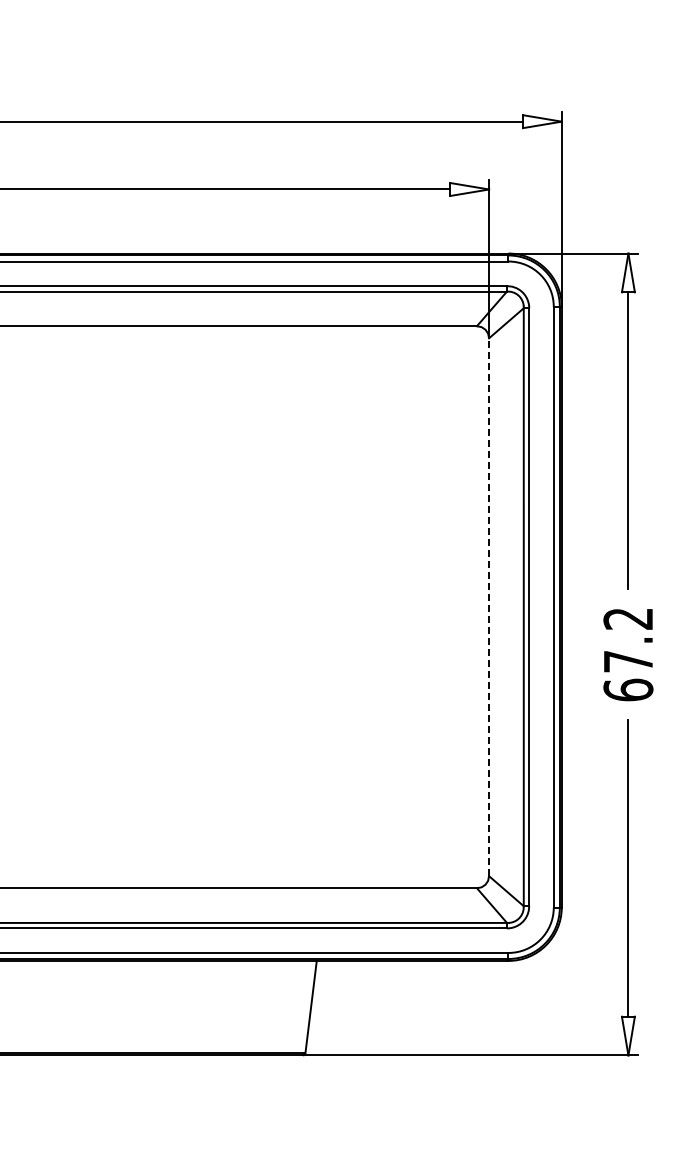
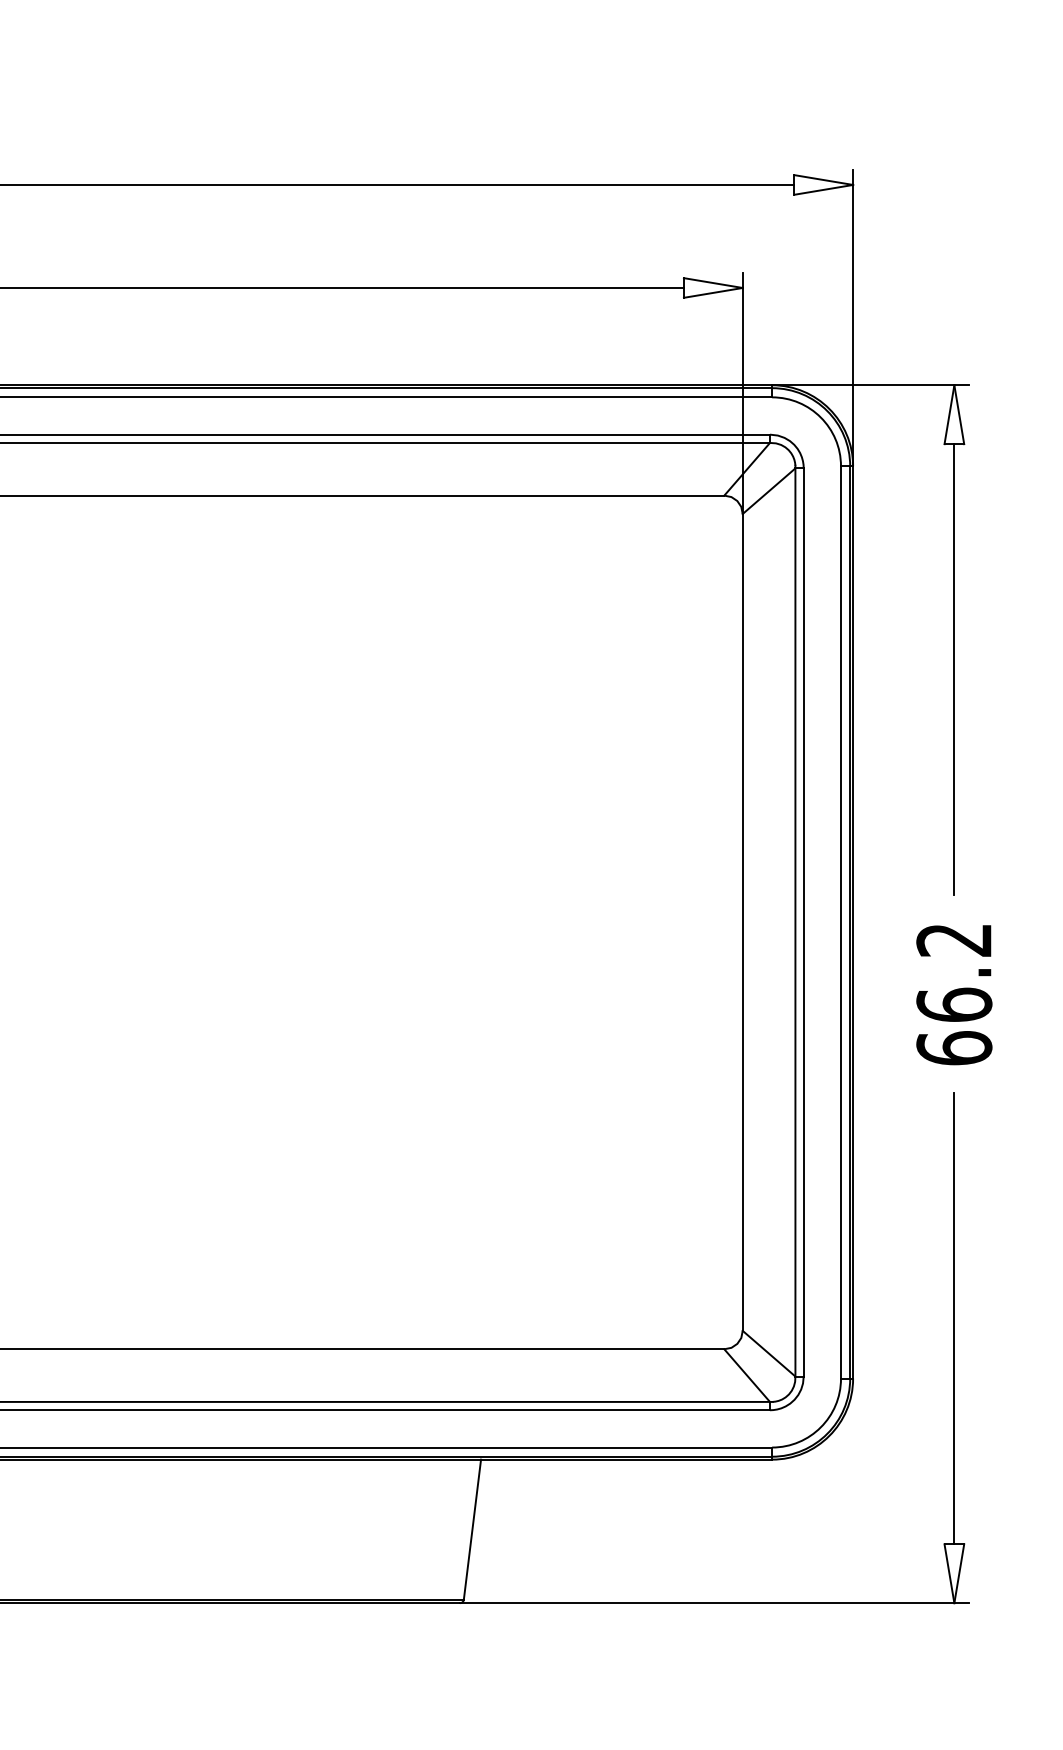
line: (489, 607) -> (743, 922), dashed -> solid
text: (628, 661) -> (954, 1004), 67.2 -> 66.2

